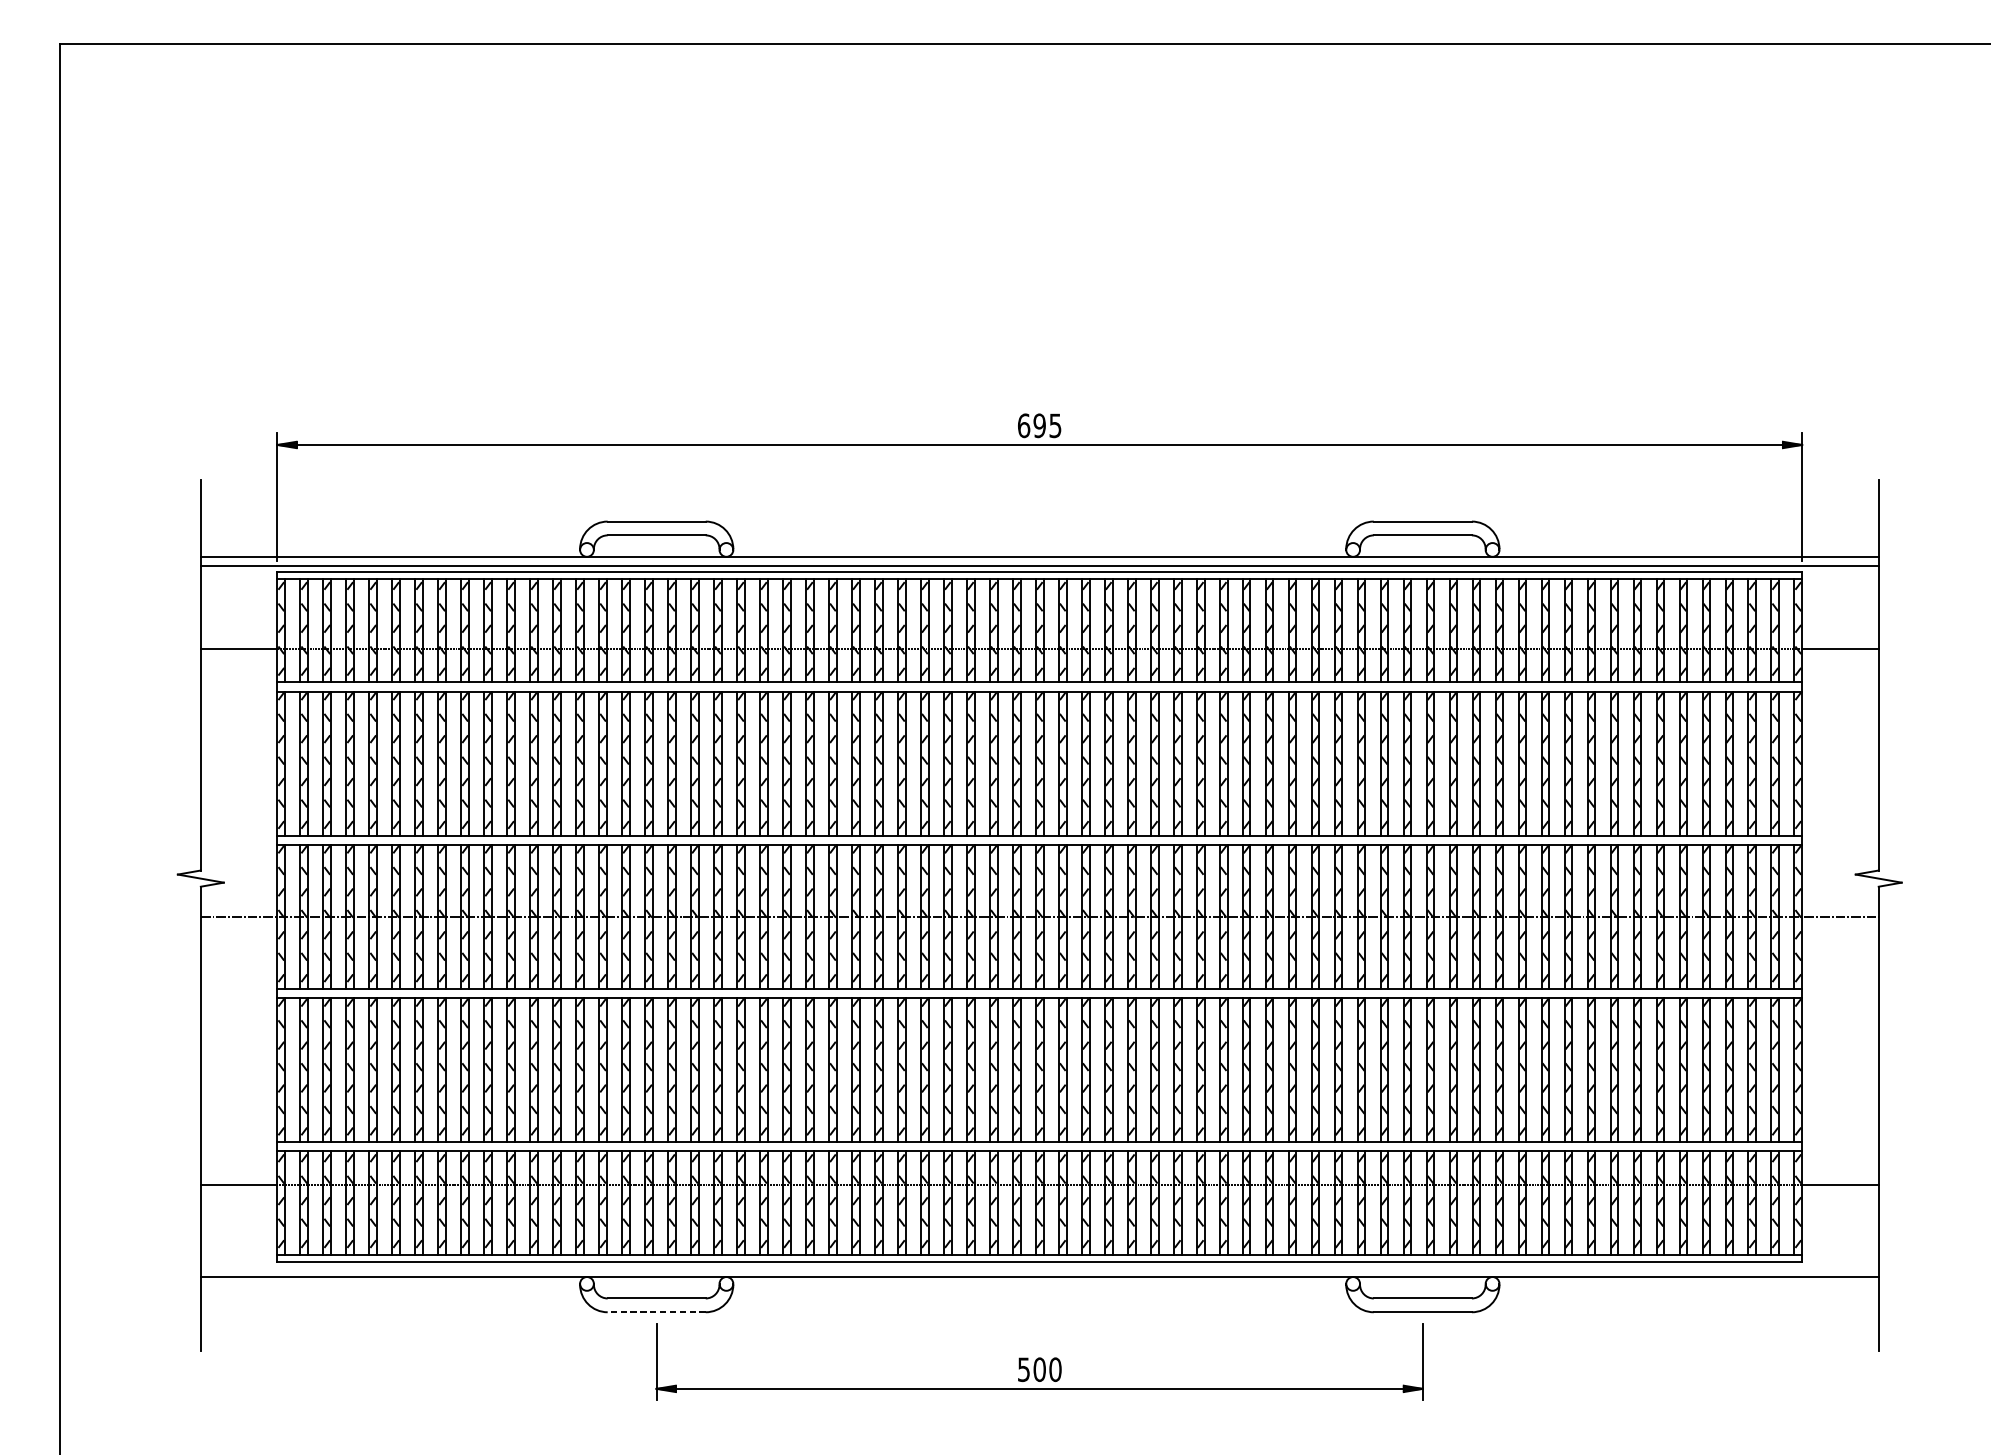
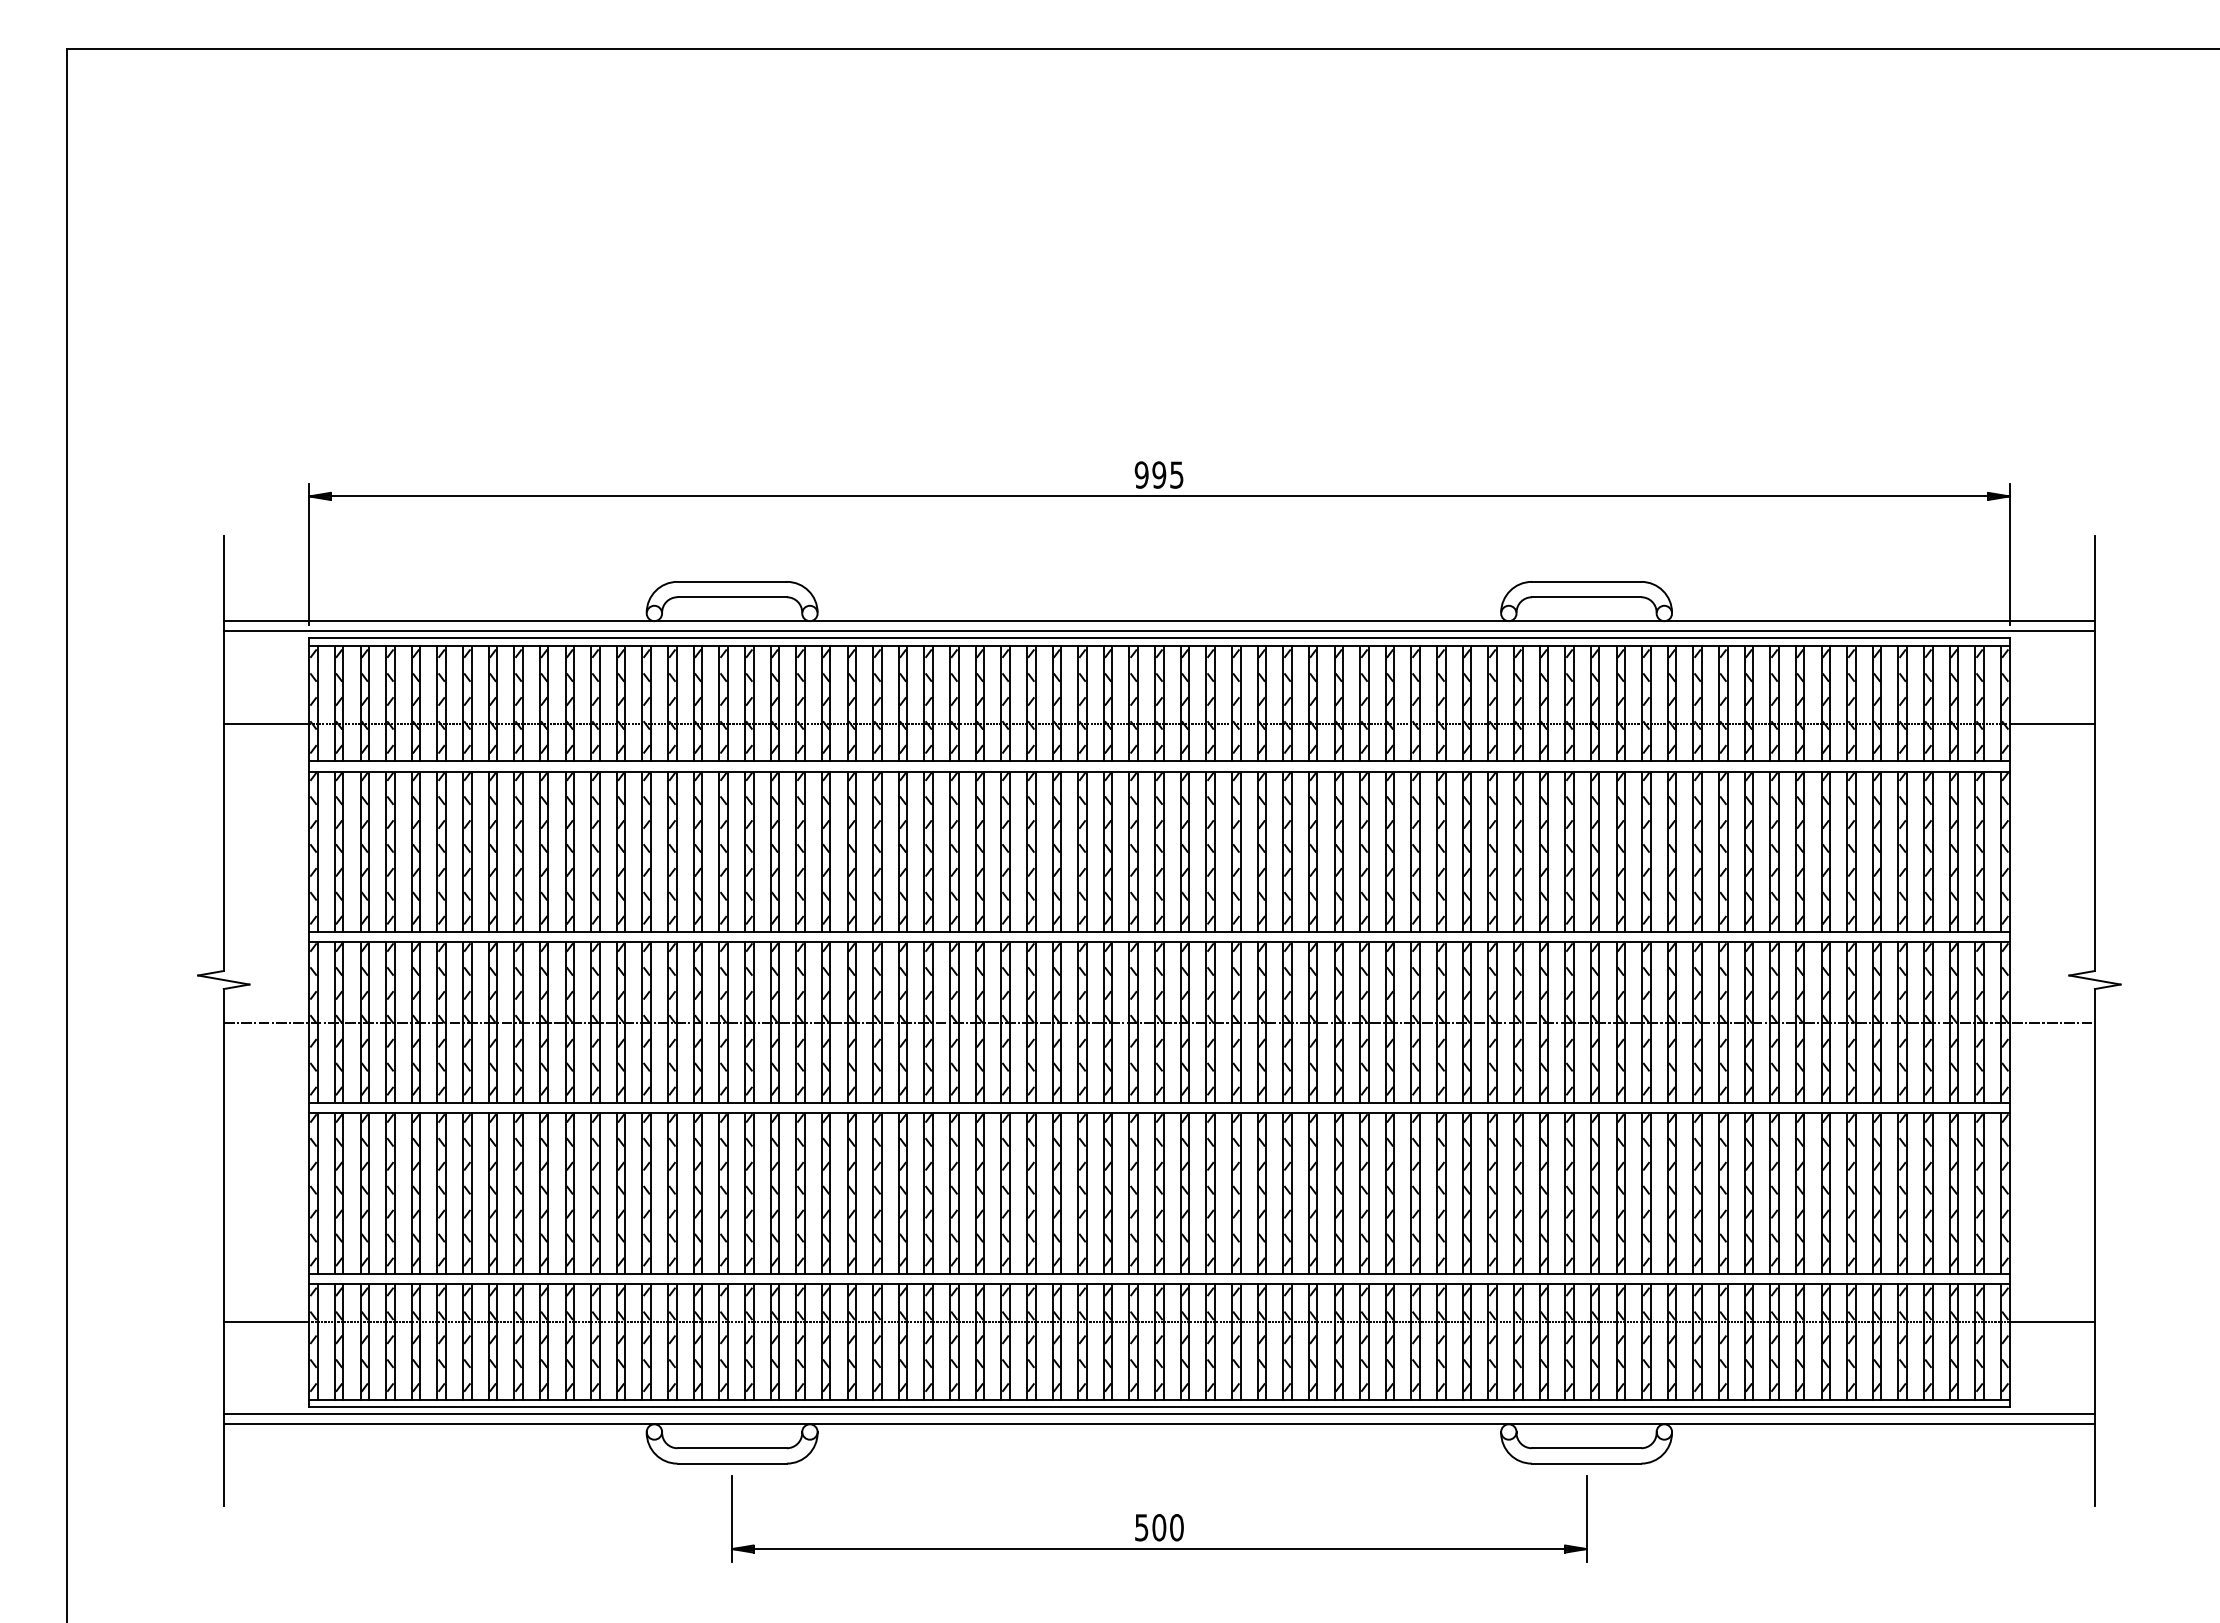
text: (1023, 425) -> (1141, 474), 695 -> 995
line: (1038, 1268) -> (1158, 1414), added
line: (656, 1312) -> (732, 1463), dashed -> solid

